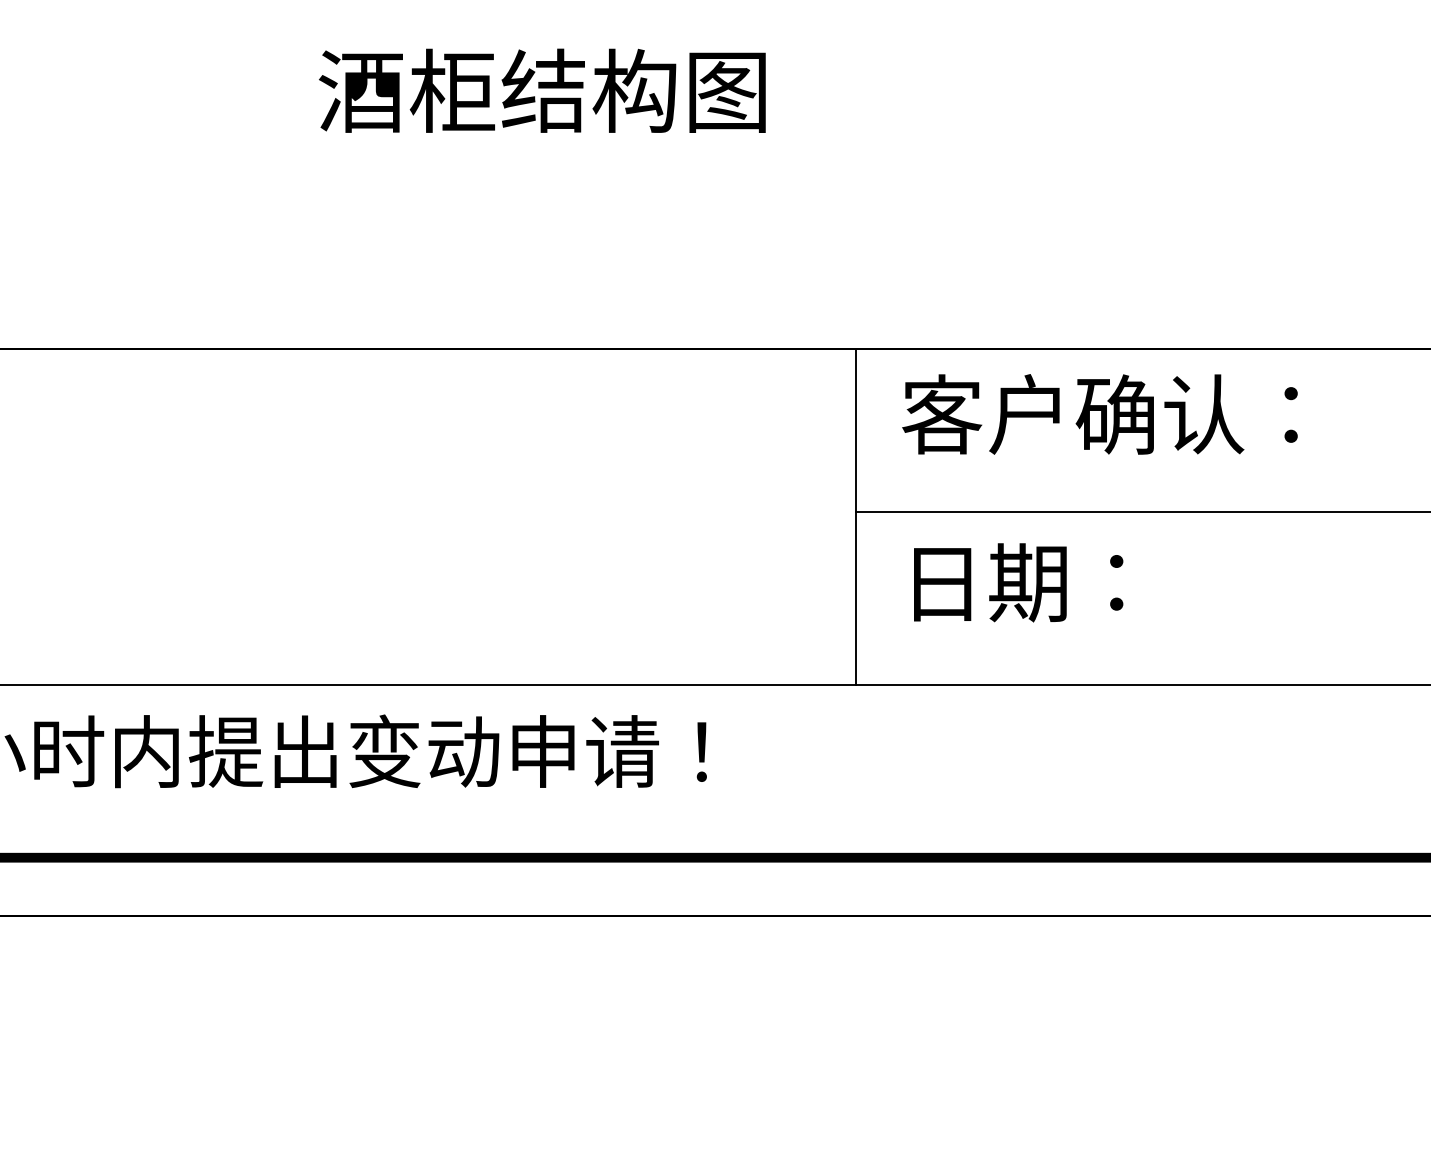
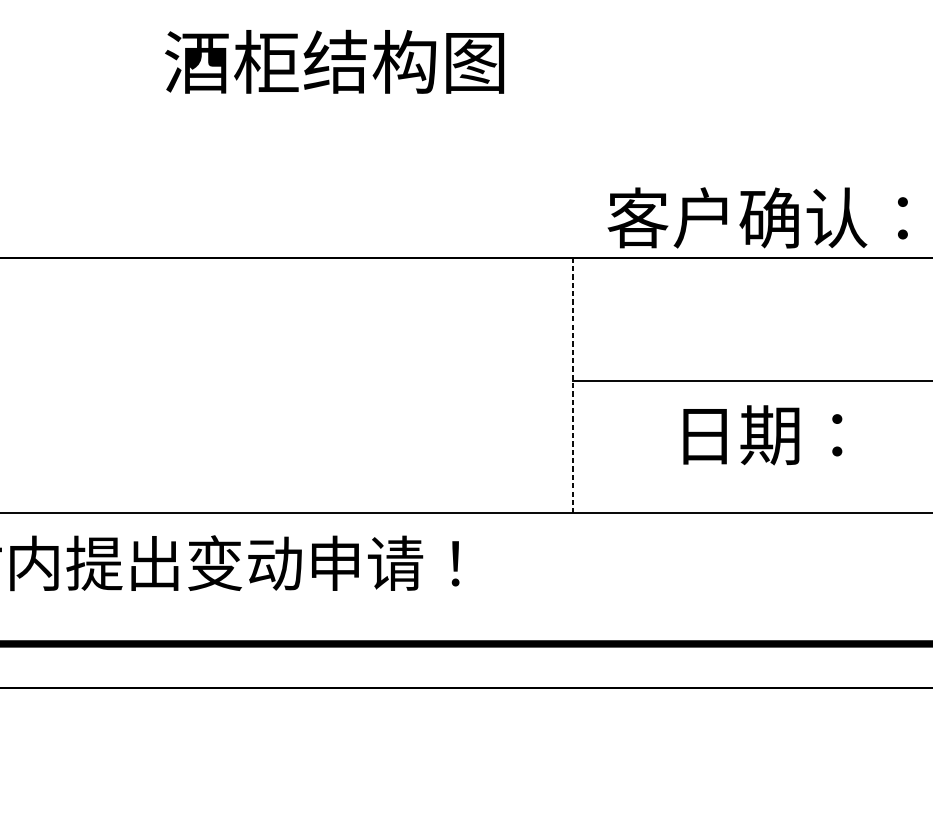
text: (1099, 414) -> (757, 217), moved
line: (856, 516) -> (572, 384), solid -> dashed
text: (1018, 582) -> (762, 435), moved

